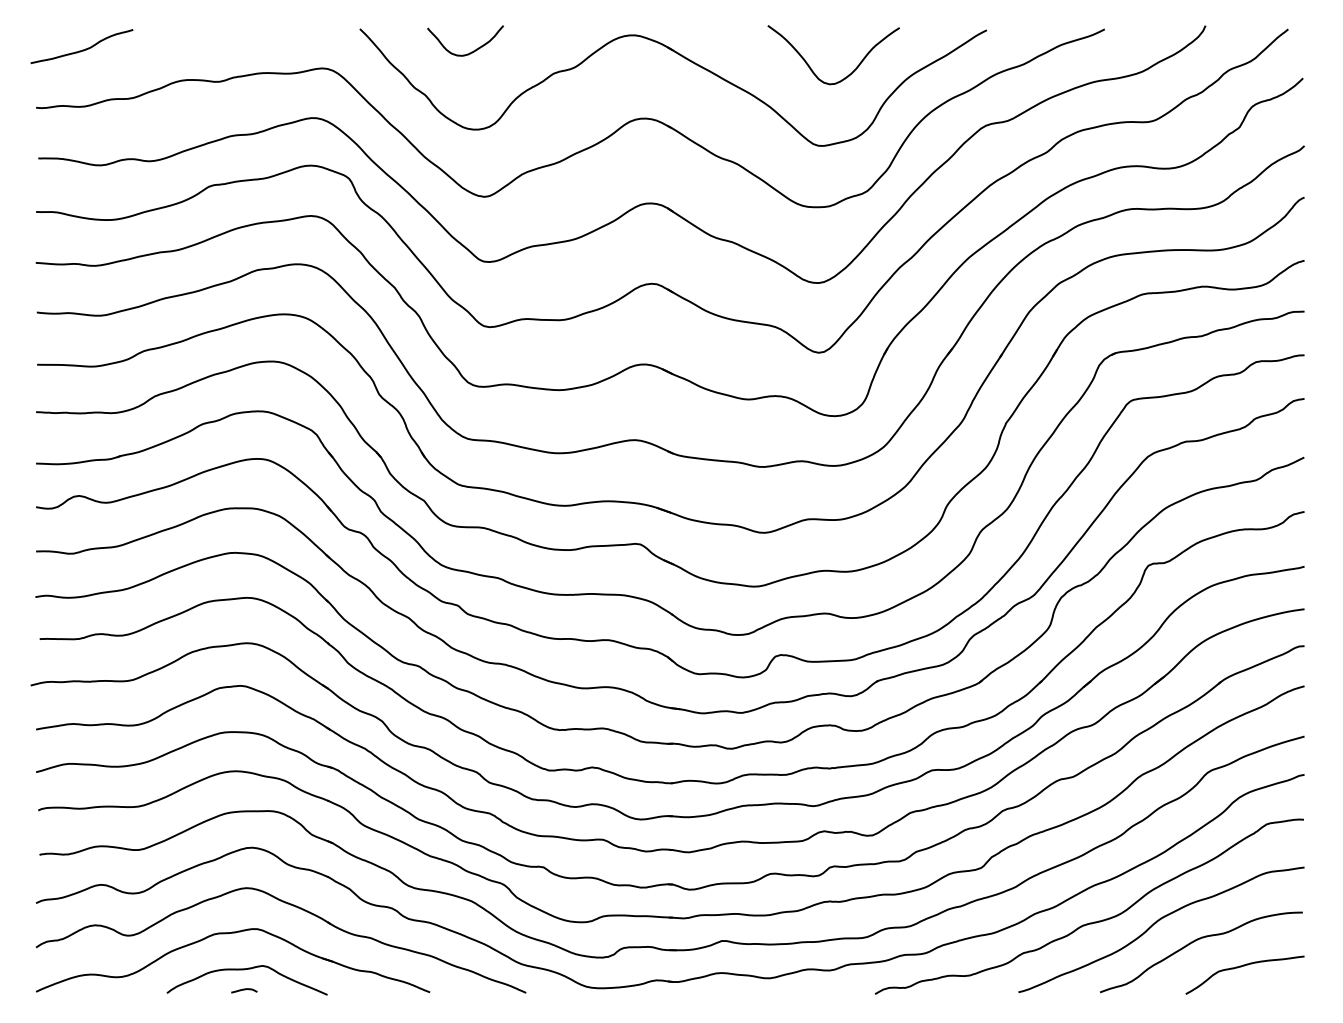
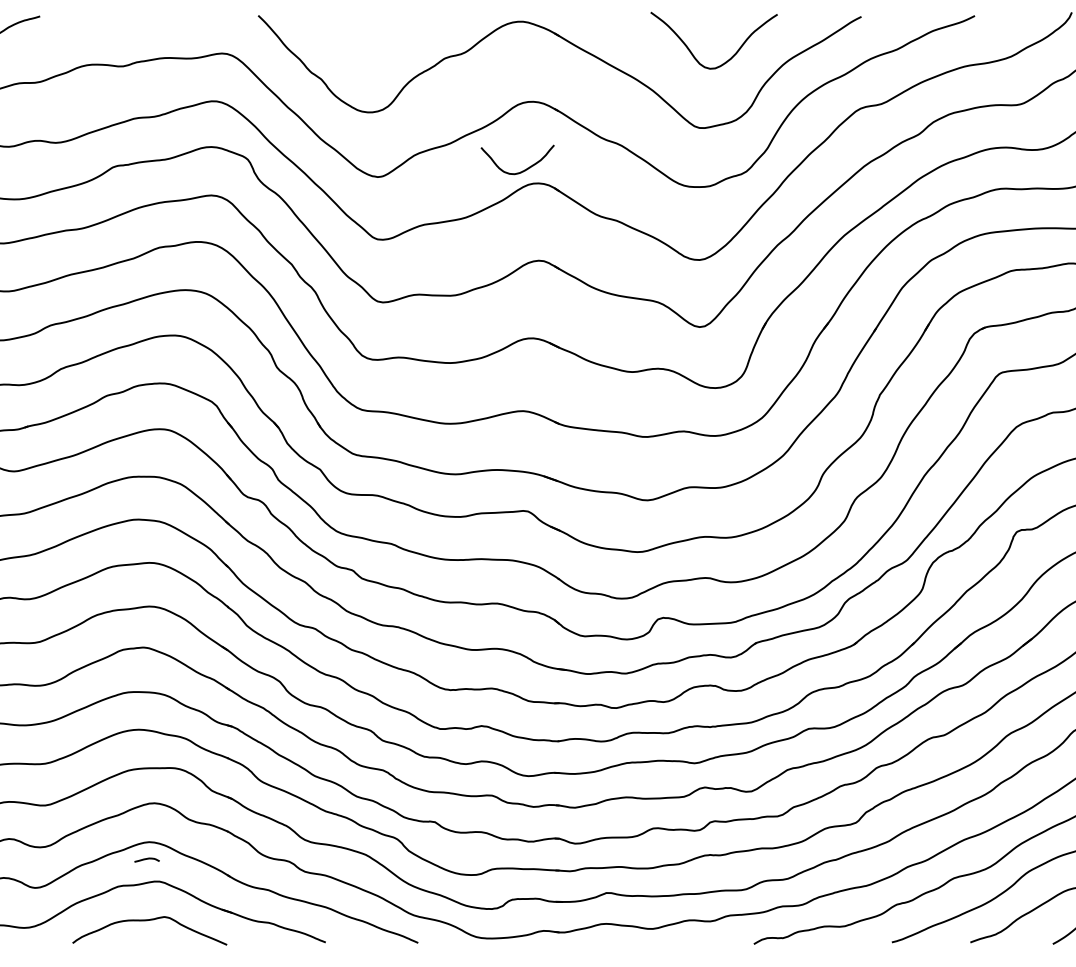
curve: (471, 51) -> (523, 170), moved
curve: (244, 990) -> (147, 859), moved

